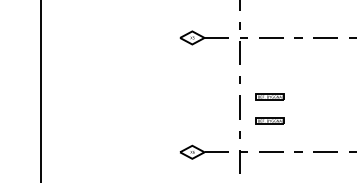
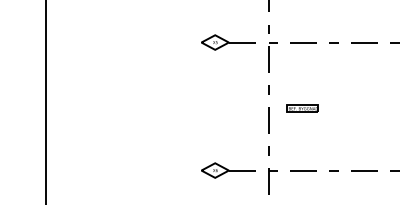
part: (269, 120) -> (301, 134), removed

